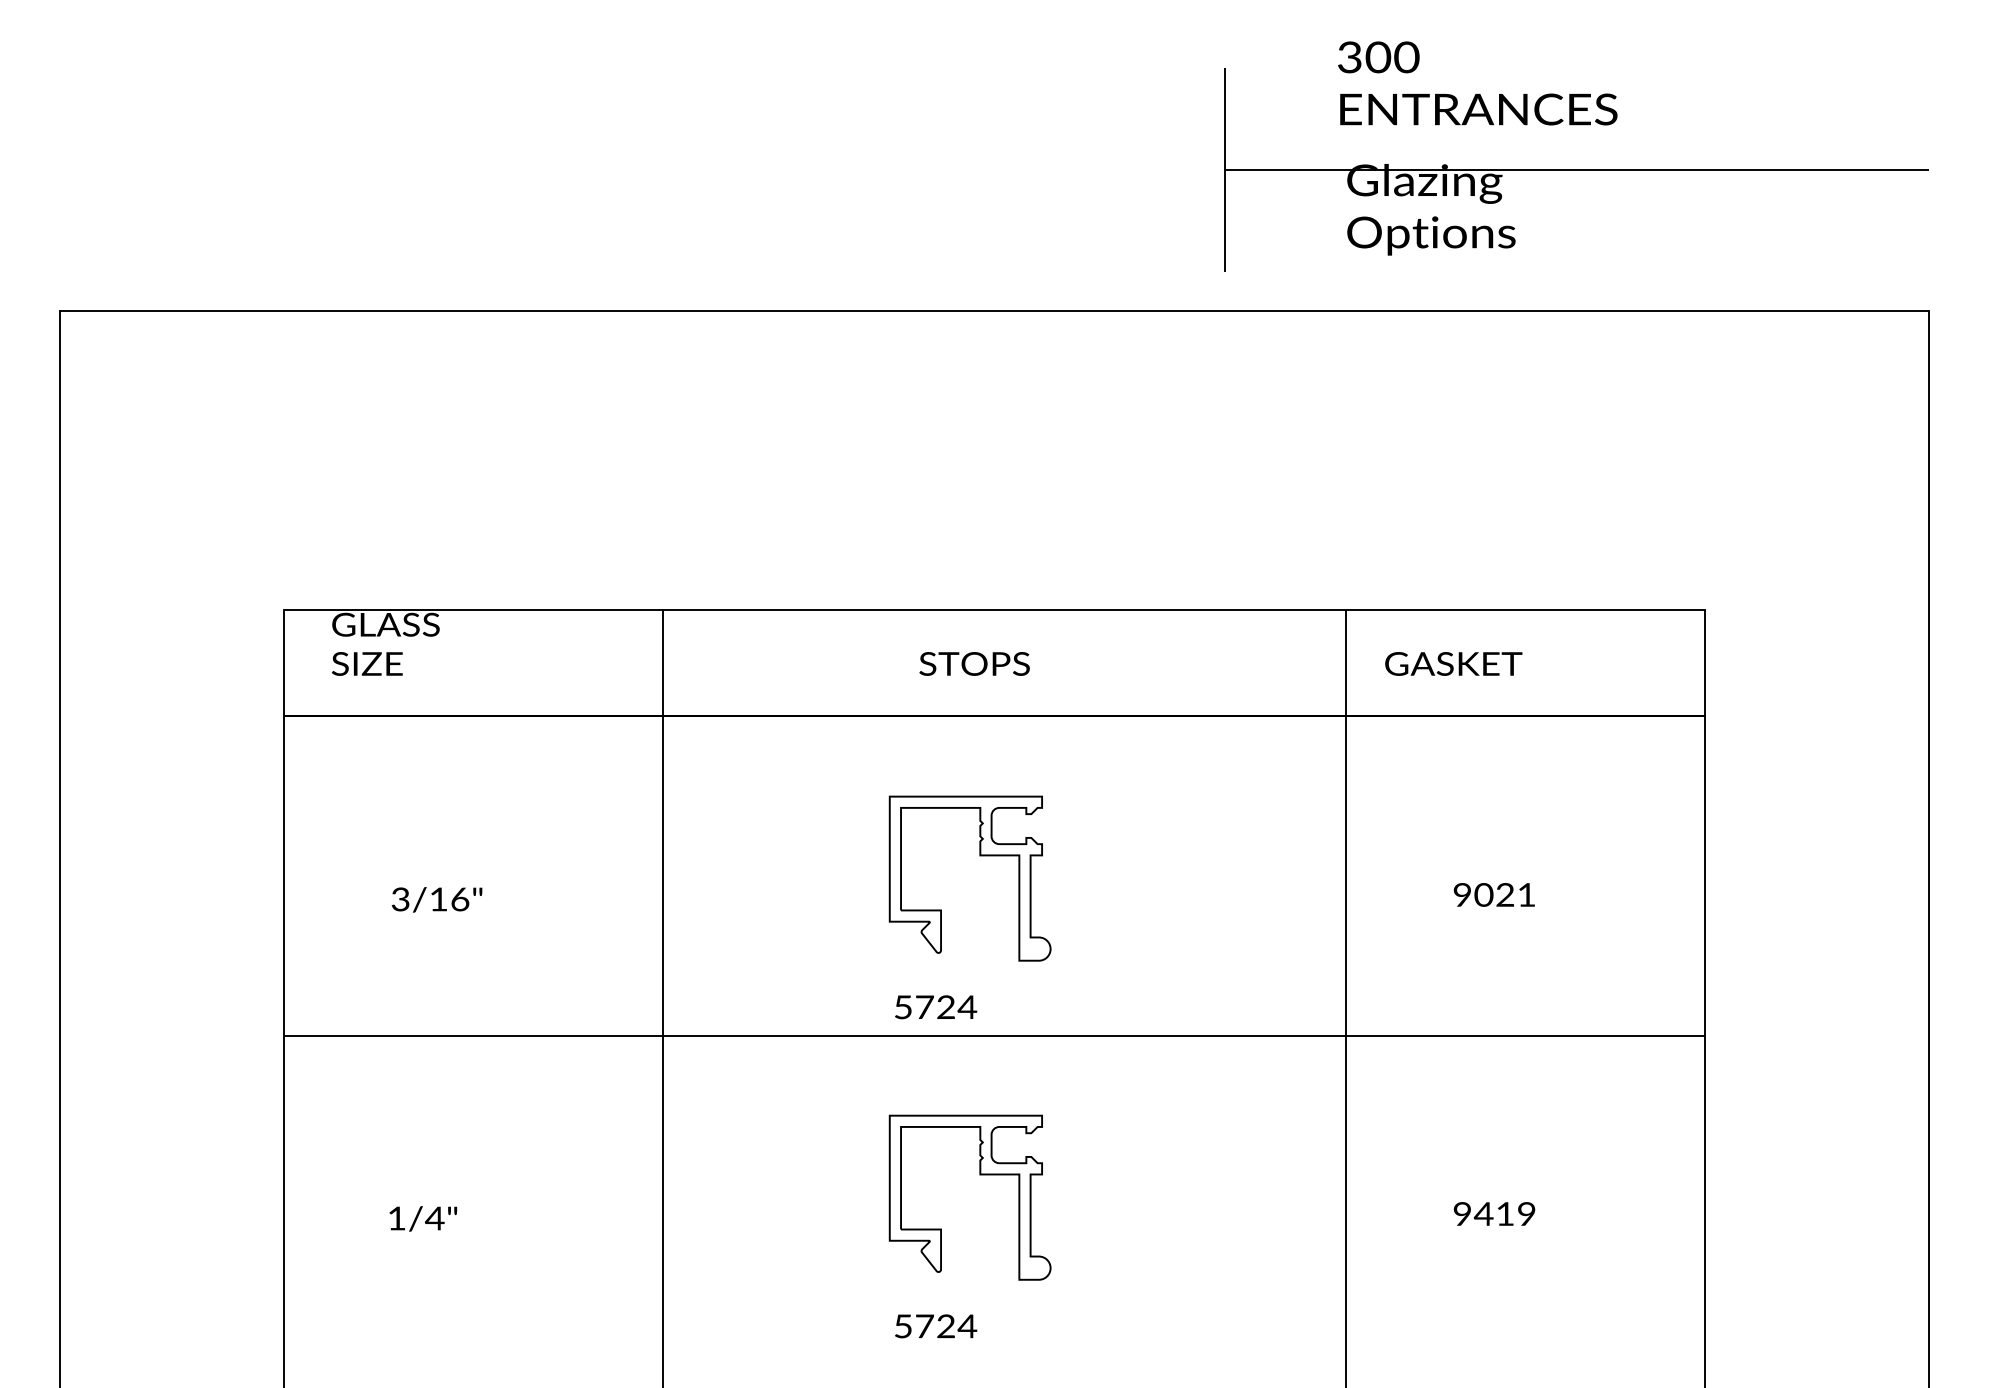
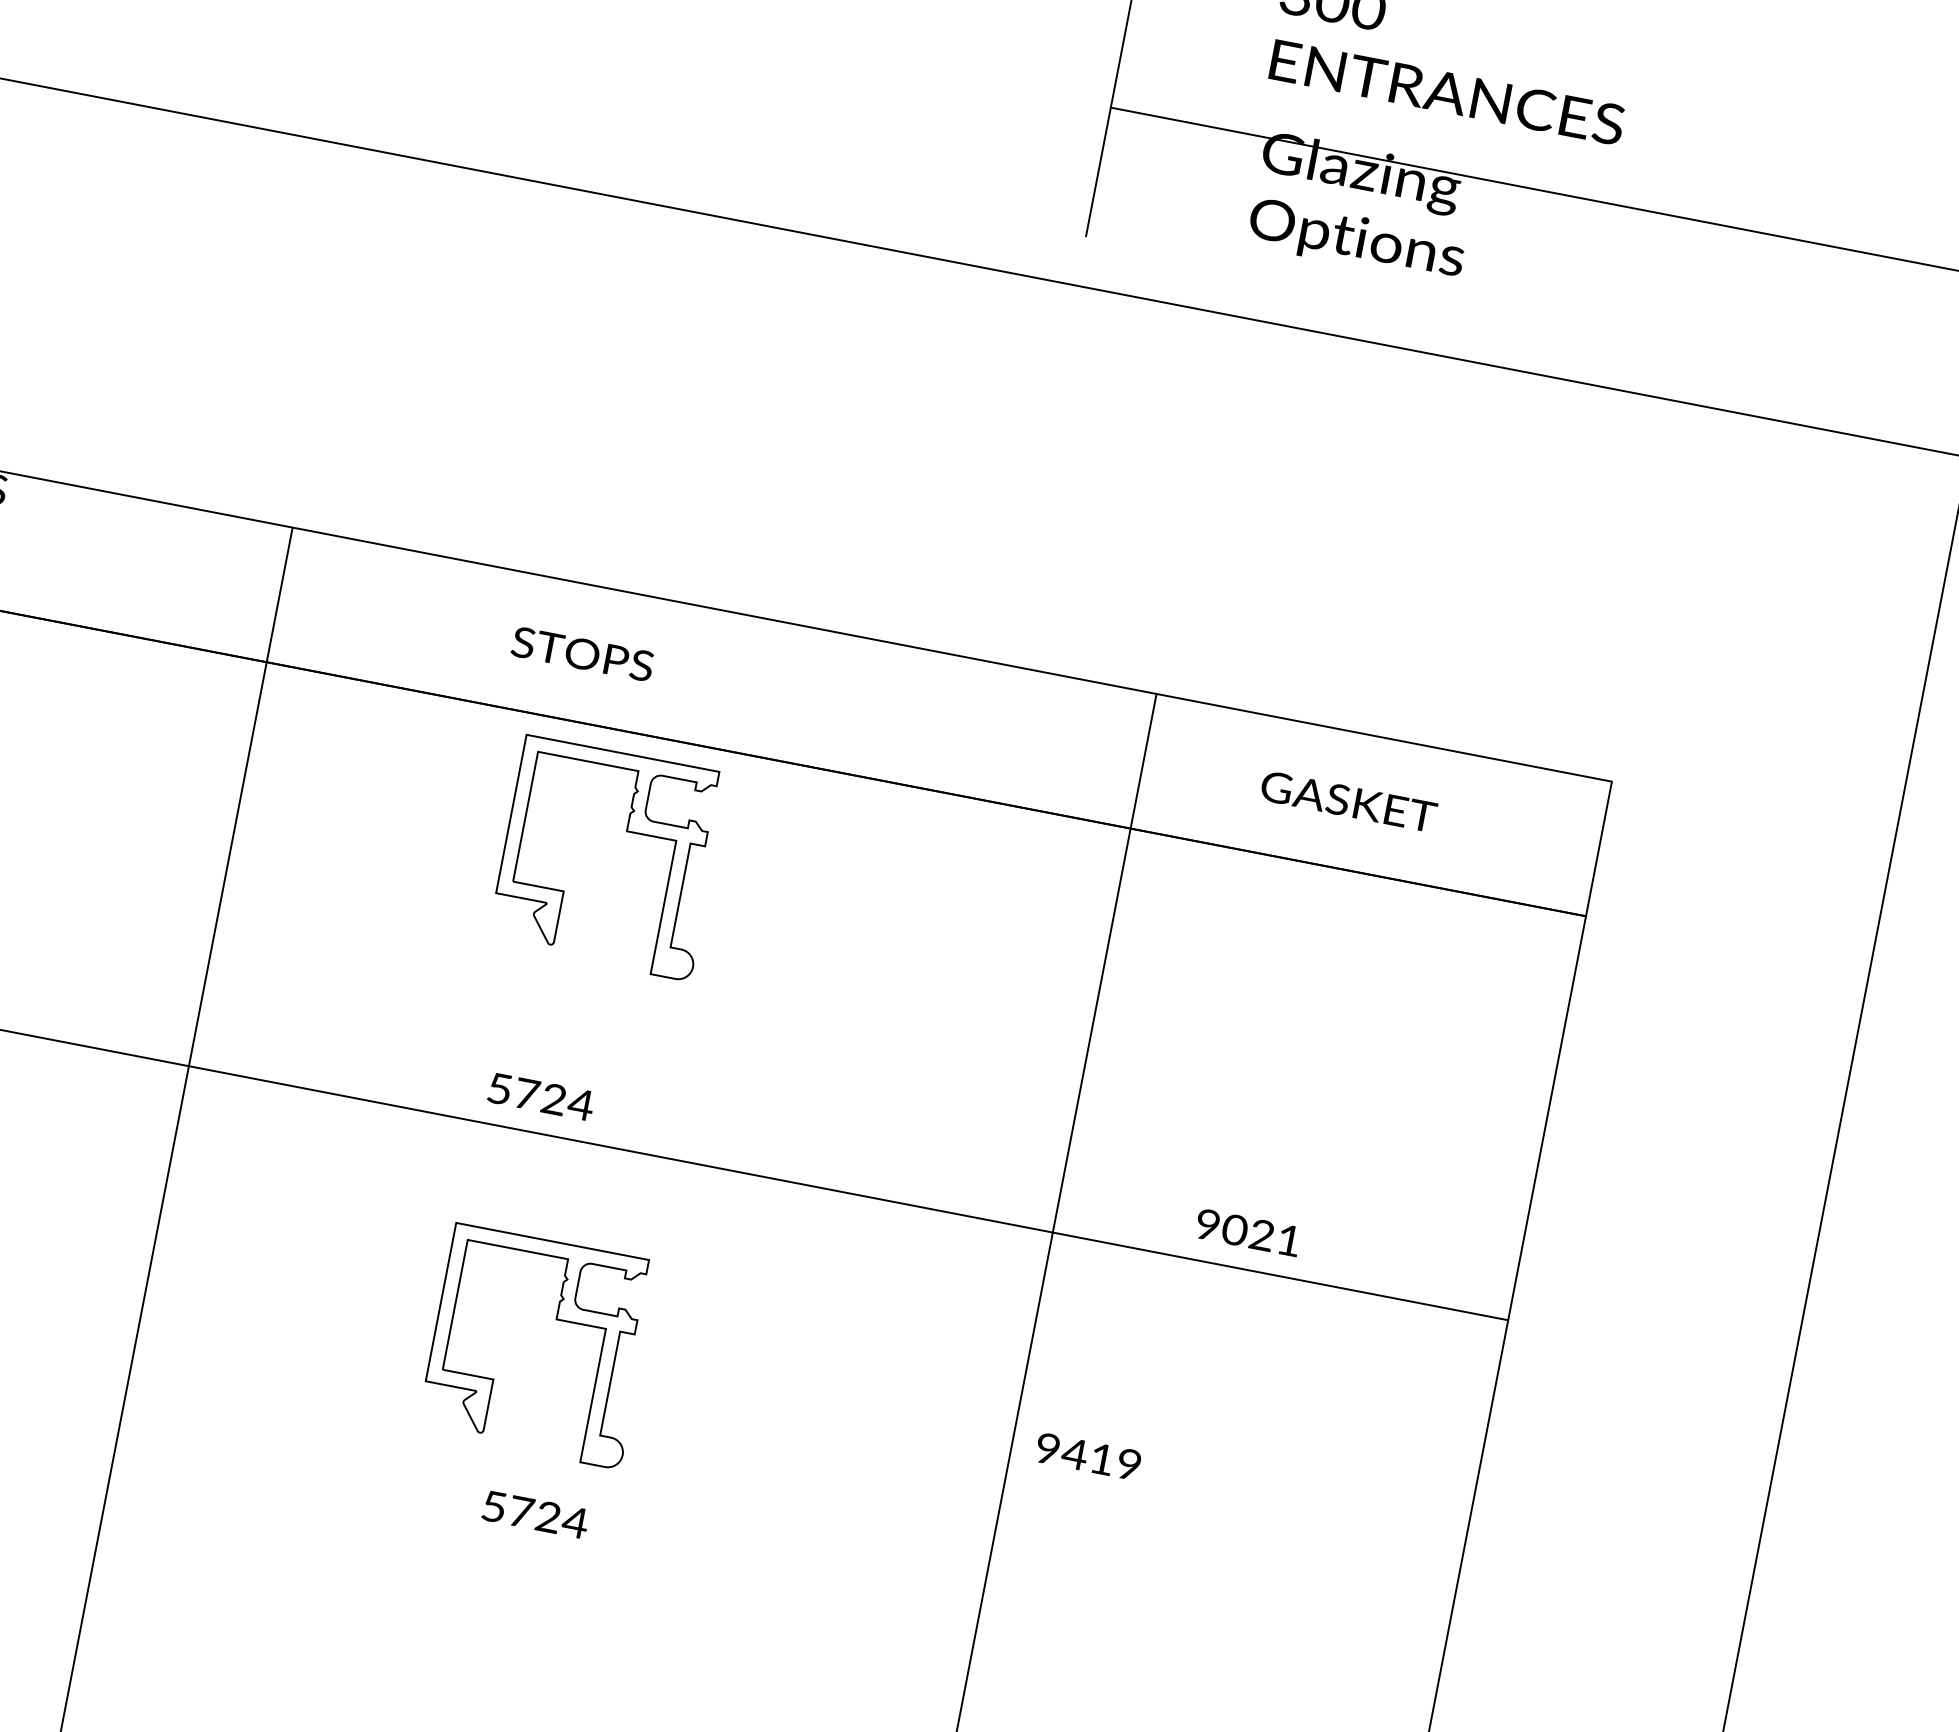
text: (974, 663) -> (582, 653), moved
text: (1453, 663) -> (1348, 801), moved
part: (979, 856) -> (625, 832), moved
text: (1493, 894) -> (1247, 1231), moved
text: (1494, 1213) -> (1088, 1456), moved
text: (936, 1326) -> (536, 1515), moved

